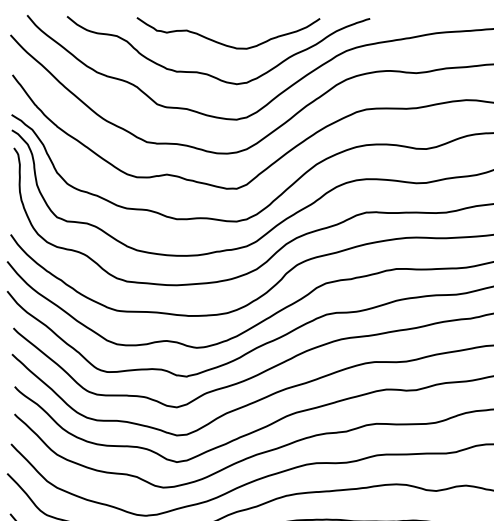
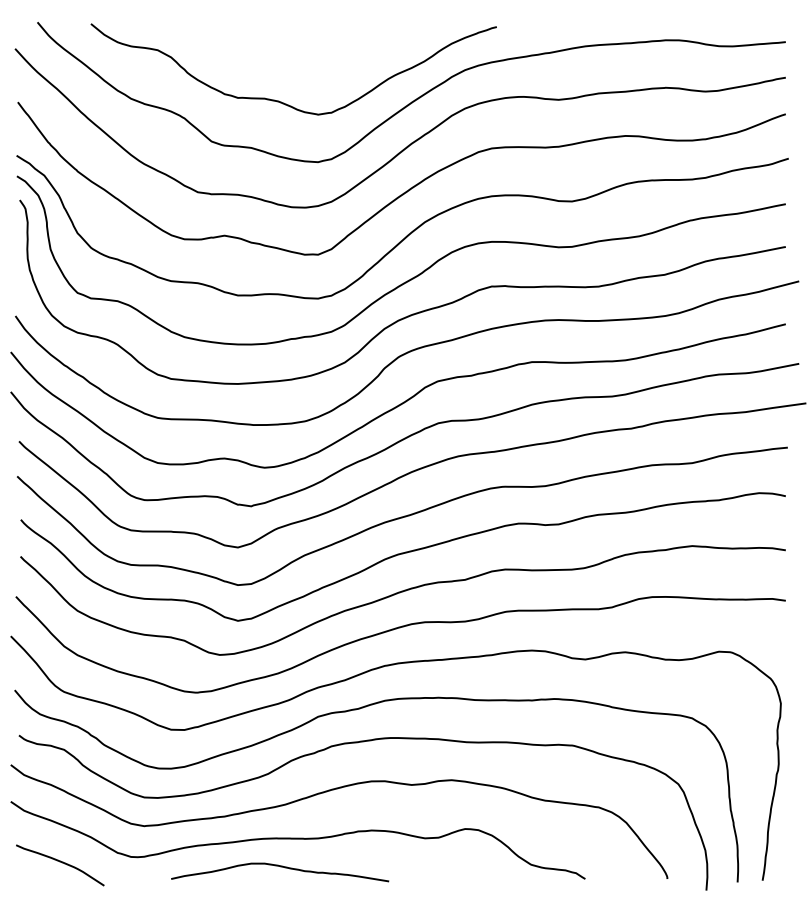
curve: (225, 44) -> (303, 61), removed

